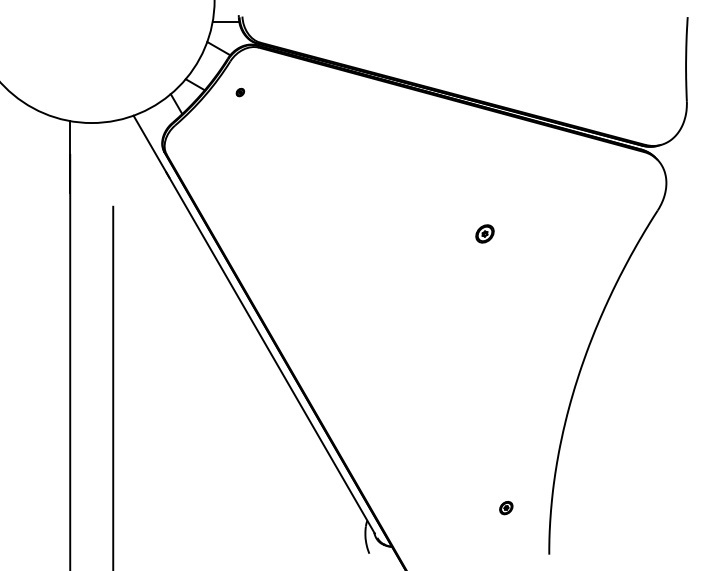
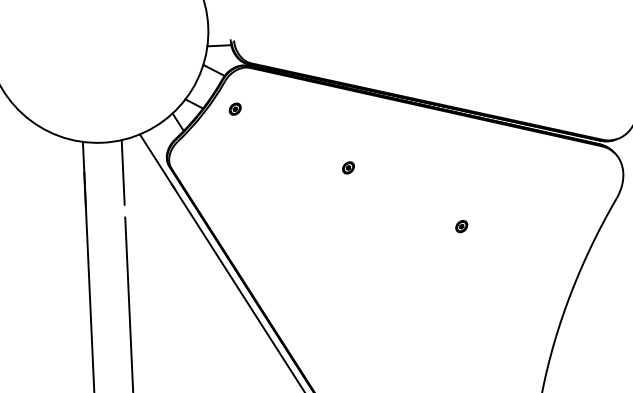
part: (240, 92) -> (235, 109), size x1.67
line: (113, 156) -> (123, 172), added
part: (362, 163) -> (348, 168), added
part: (484, 233) -> (461, 226), size x0.71

